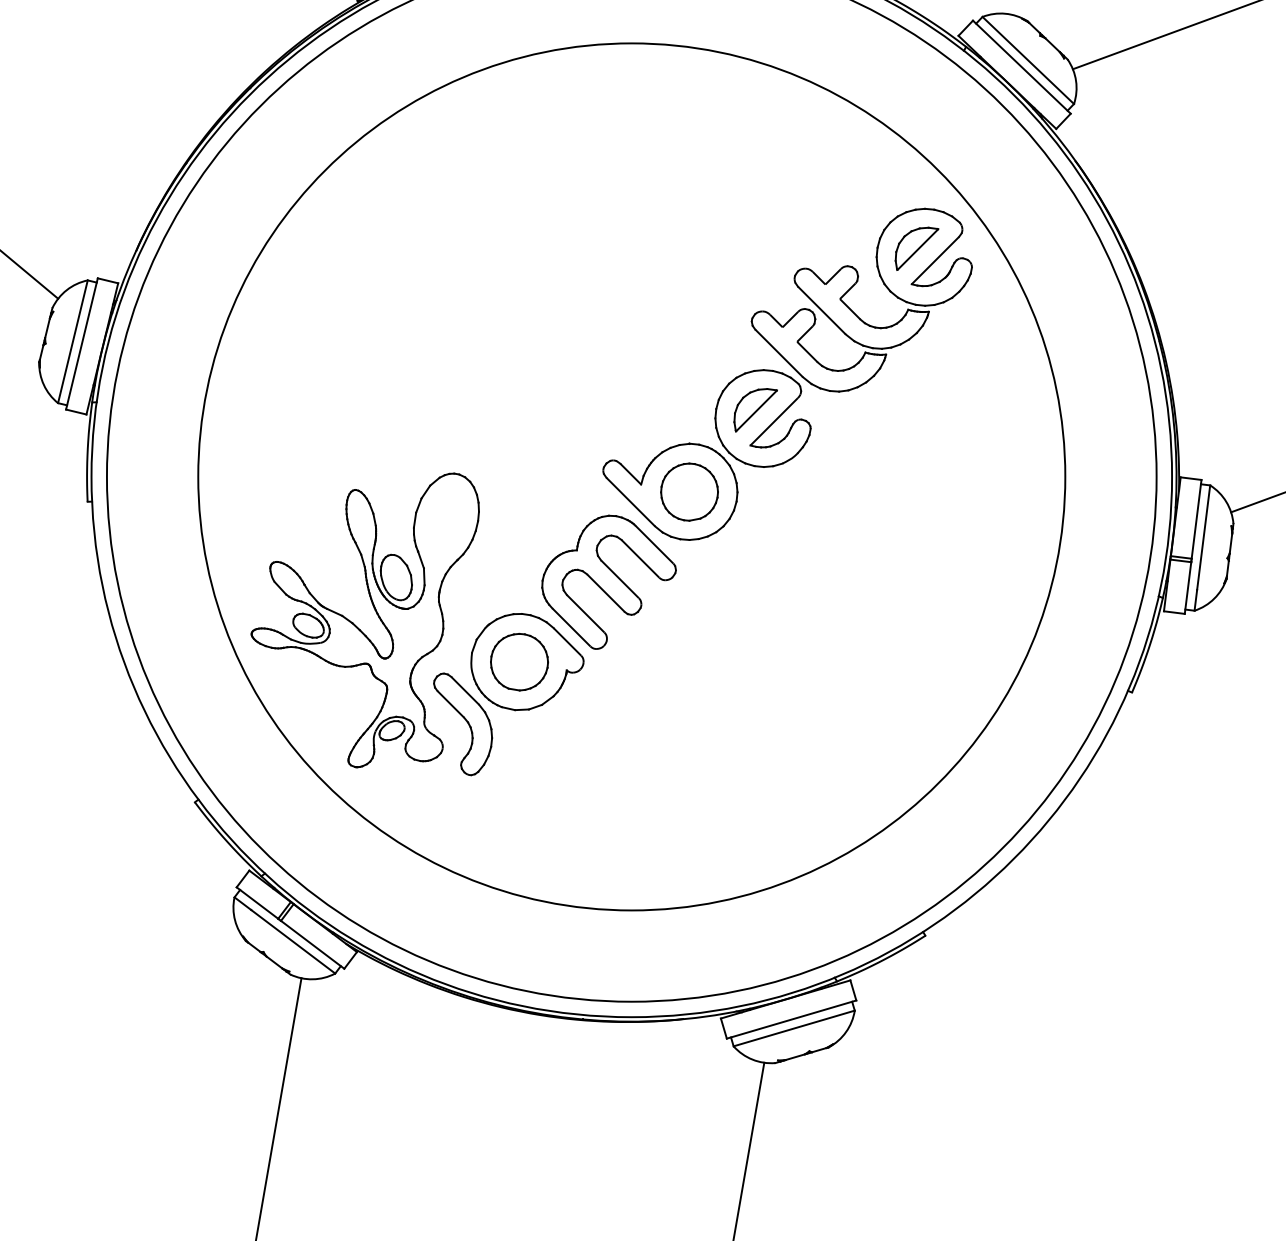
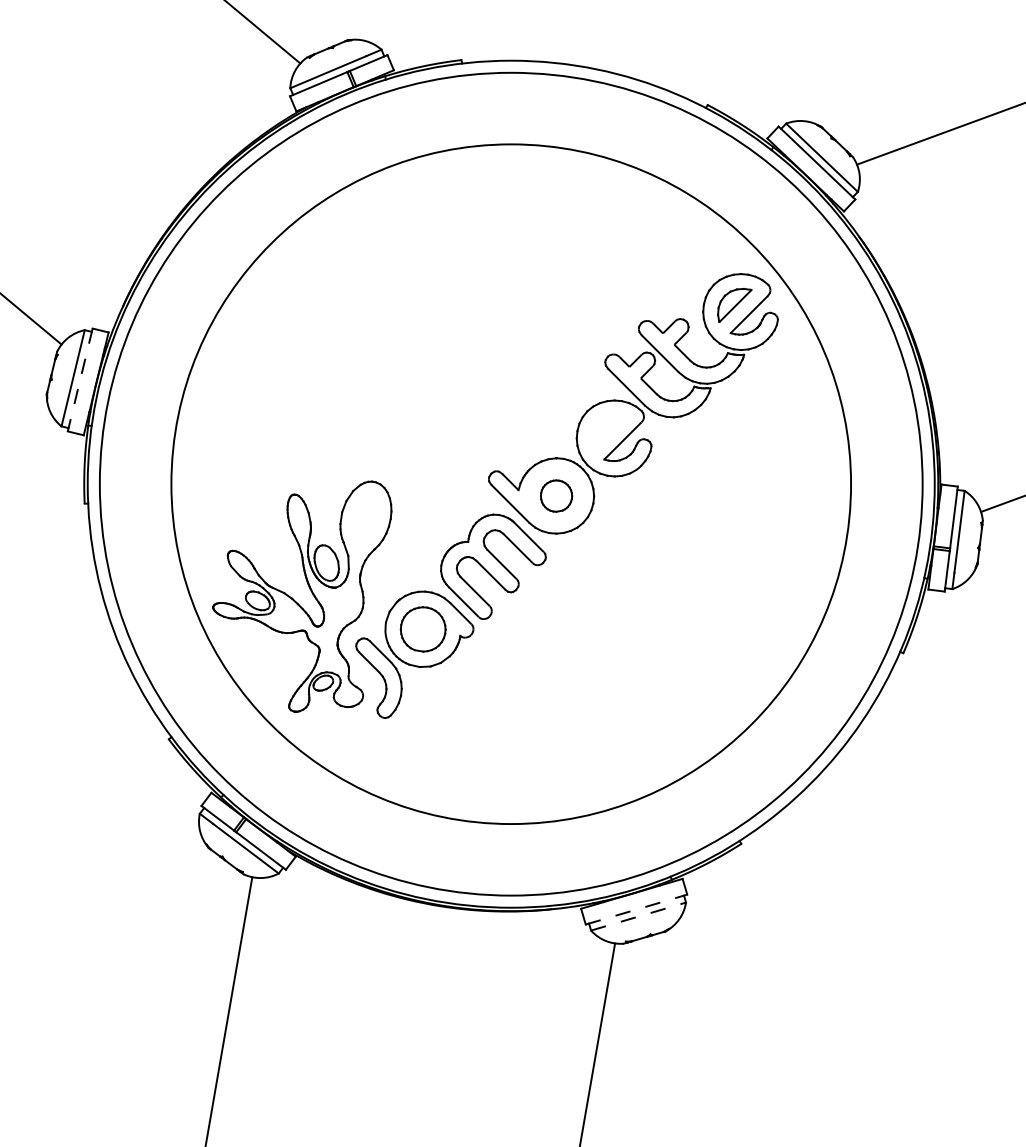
line: (82, 344) -> (80, 380), solid -> dashed
part: (754, 409) -> (607, 431), removed
part: (689, 491) -> (556, 495), size x0.7
line: (791, 1019) -> (636, 909), solid -> dashed
line: (795, 1028) -> (639, 916), solid -> dashed

